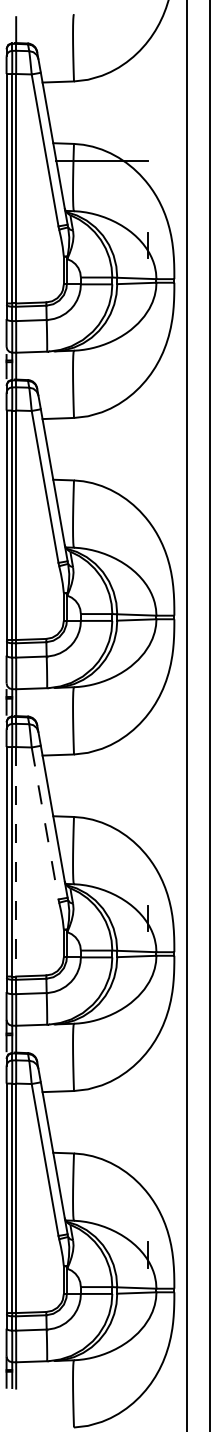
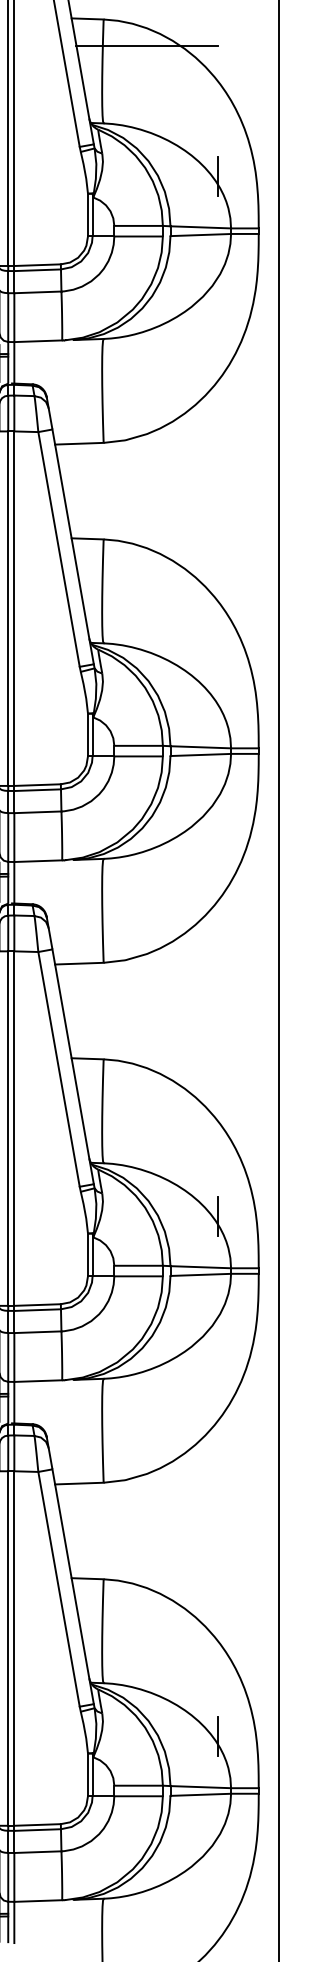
line: (45, 823) -> (59, 1069), dashed -> solid
line: (16, 861) -> (14, 1128), dashed -> solid

